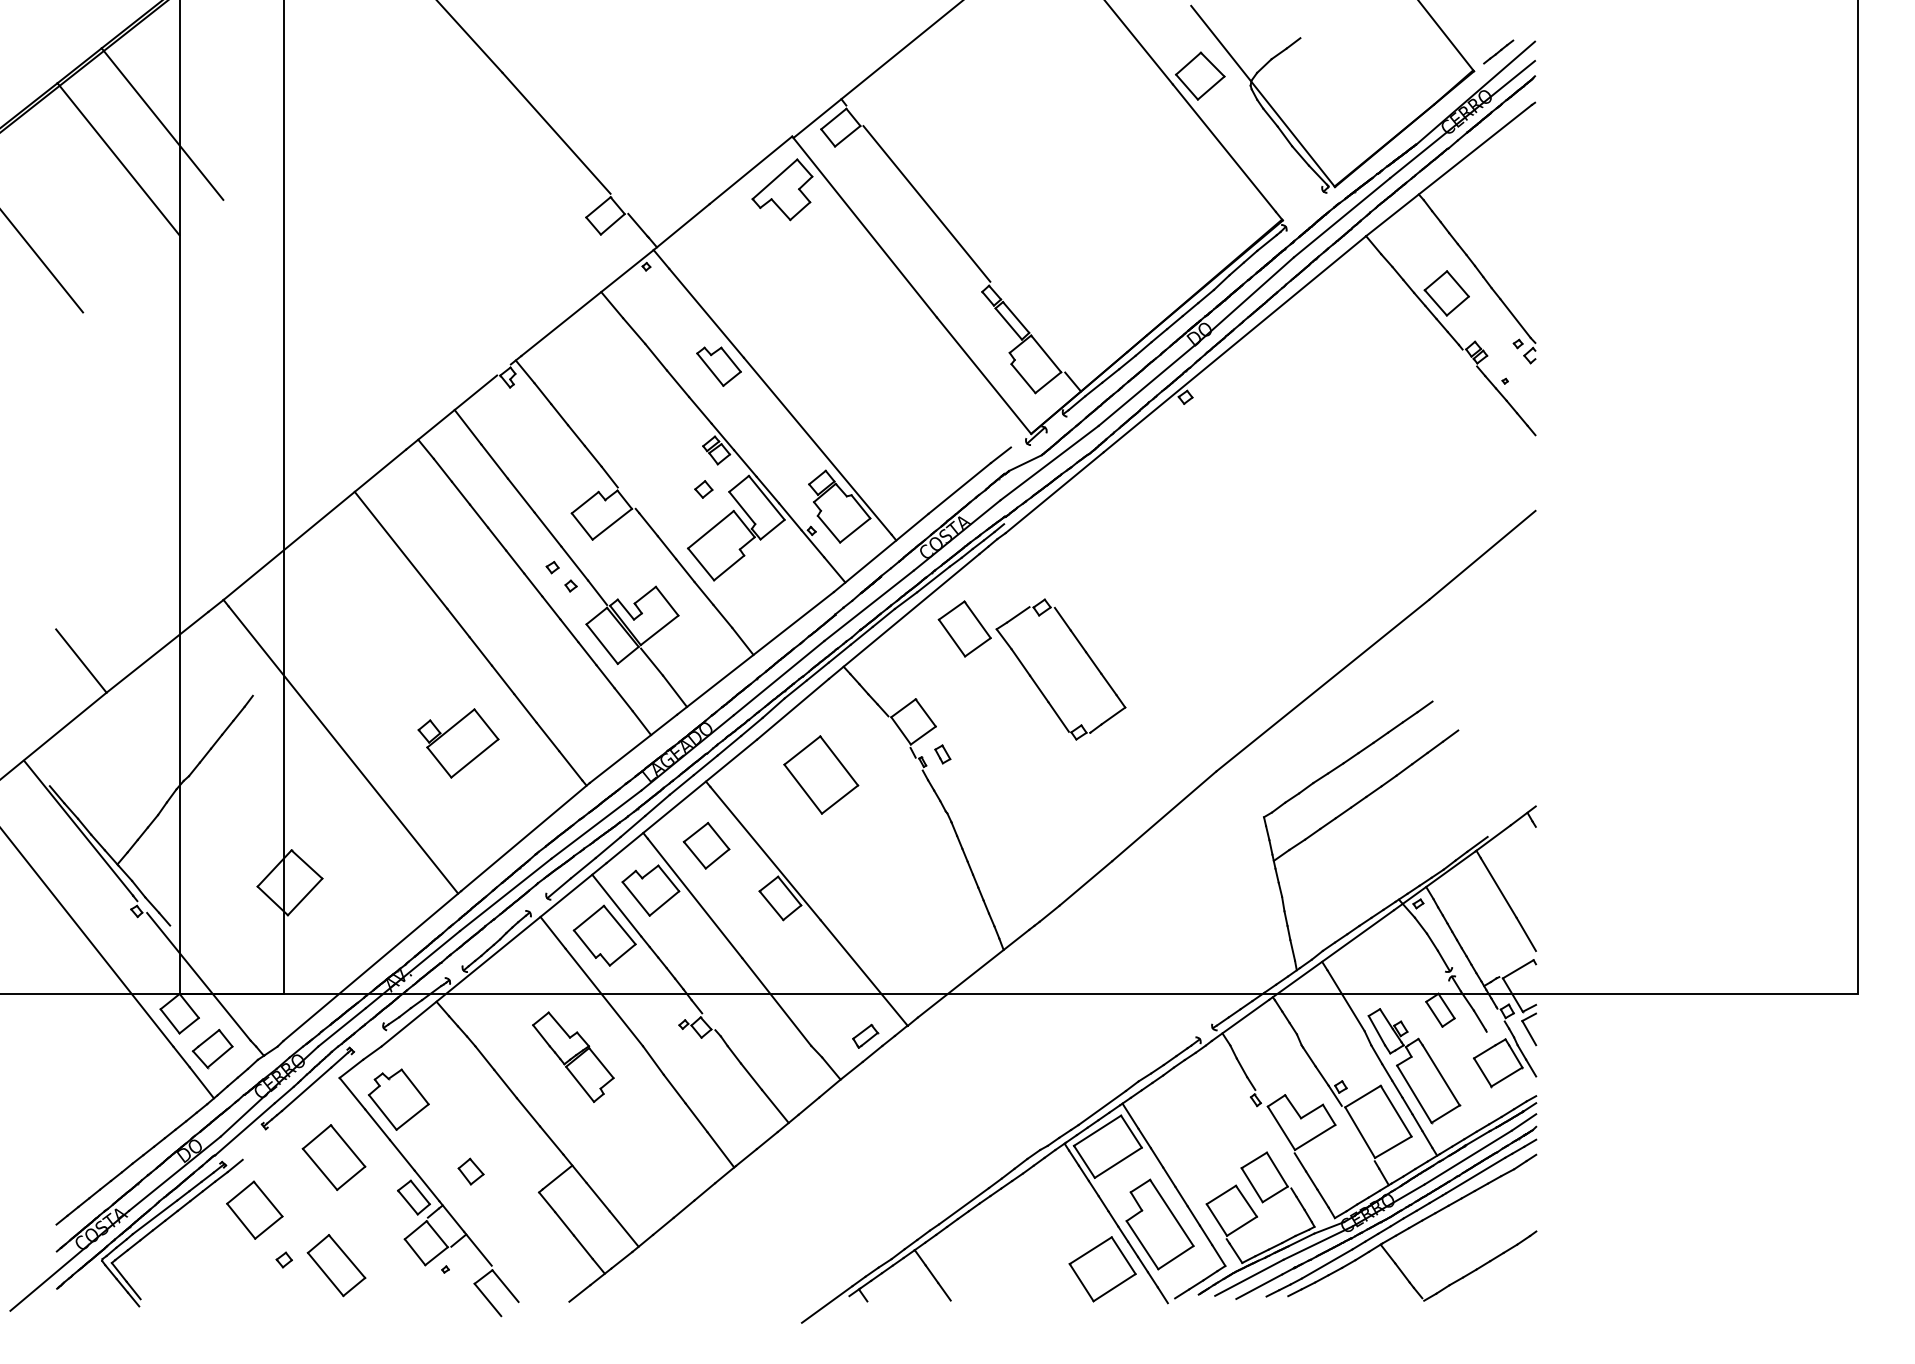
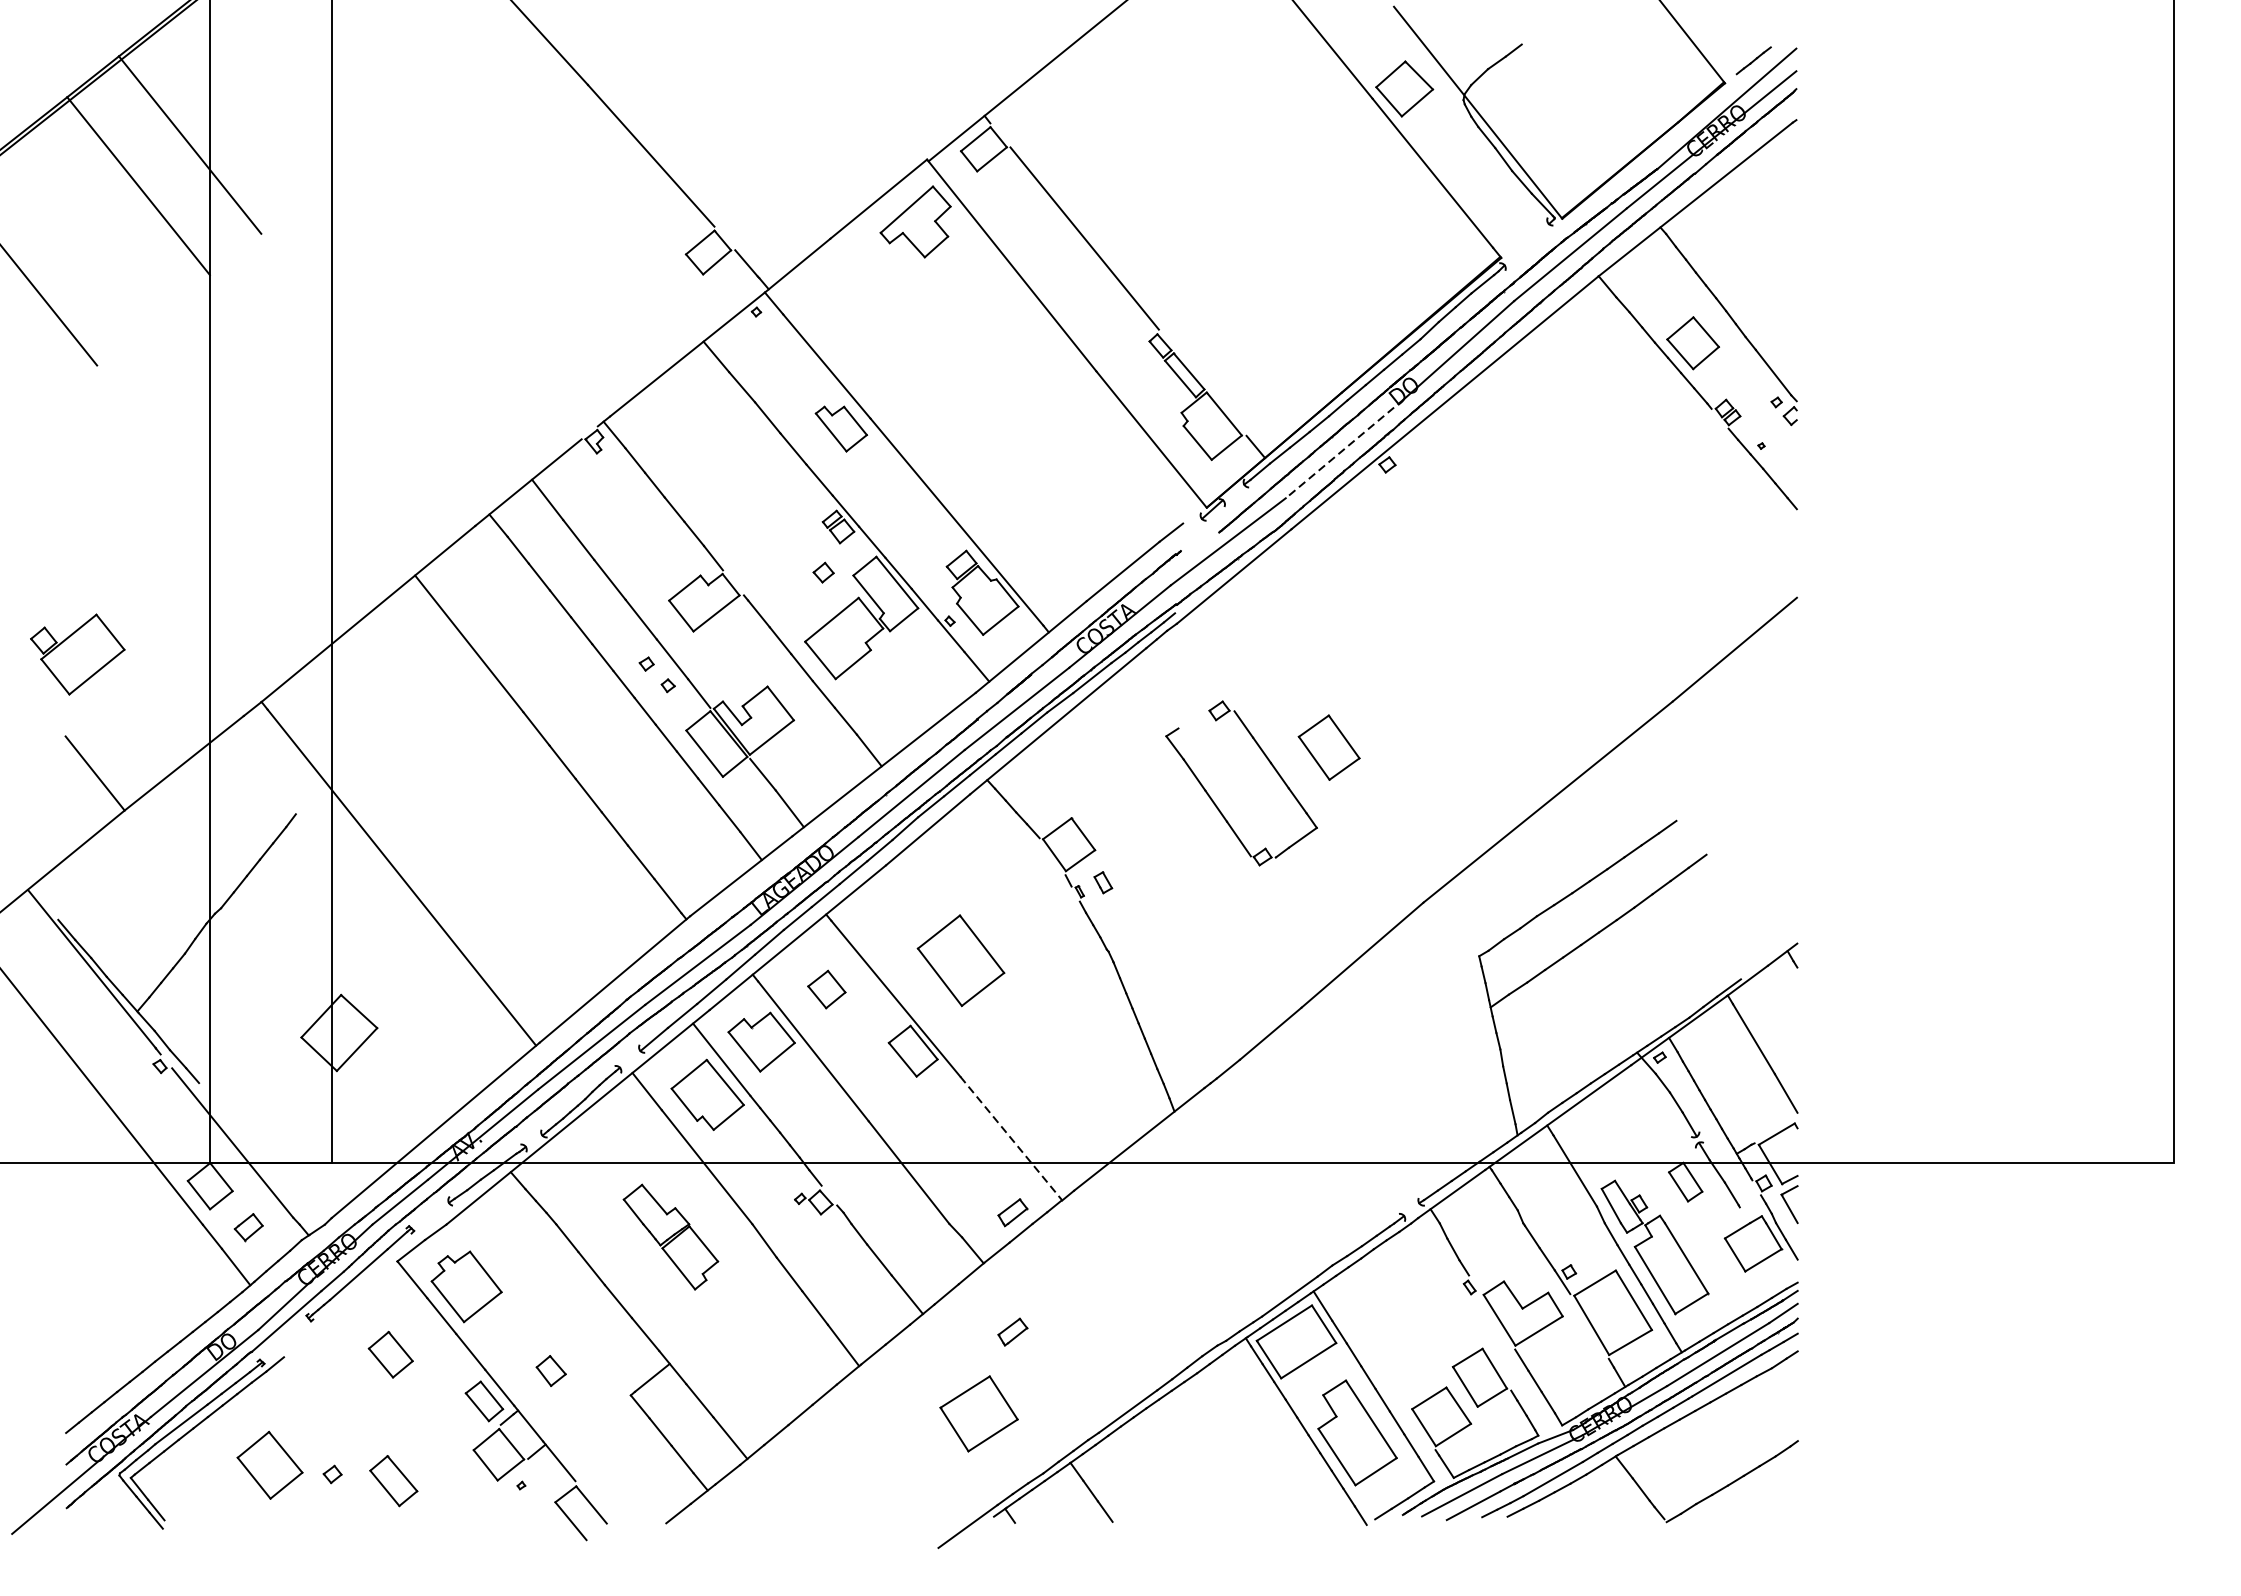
line: (1149, 383) -> (1345, 448), solid -> dashed
line: (1025, 462) -> (1200, 541), removed
line: (1018, 614) -> (1191, 719), removed
part: (964, 628) -> (1328, 747), moved
part: (458, 743) -> (77, 654), moved
part: (821, 774) -> (961, 960), moved
part: (706, 845) -> (826, 989), size x0.7
line: (864, 973) -> (1011, 1139), solid -> dashed
part: (212, 1048) -> (248, 1226), size x0.6
part: (865, 1137) -> (1012, 1331), added
part: (333, 1157) -> (390, 1354), size x0.6
part: (254, 1209) -> (269, 1464), moved
part: (336, 1265) -> (393, 1480), size x0.7
part: (1102, 1269) -> (978, 1414), moved

